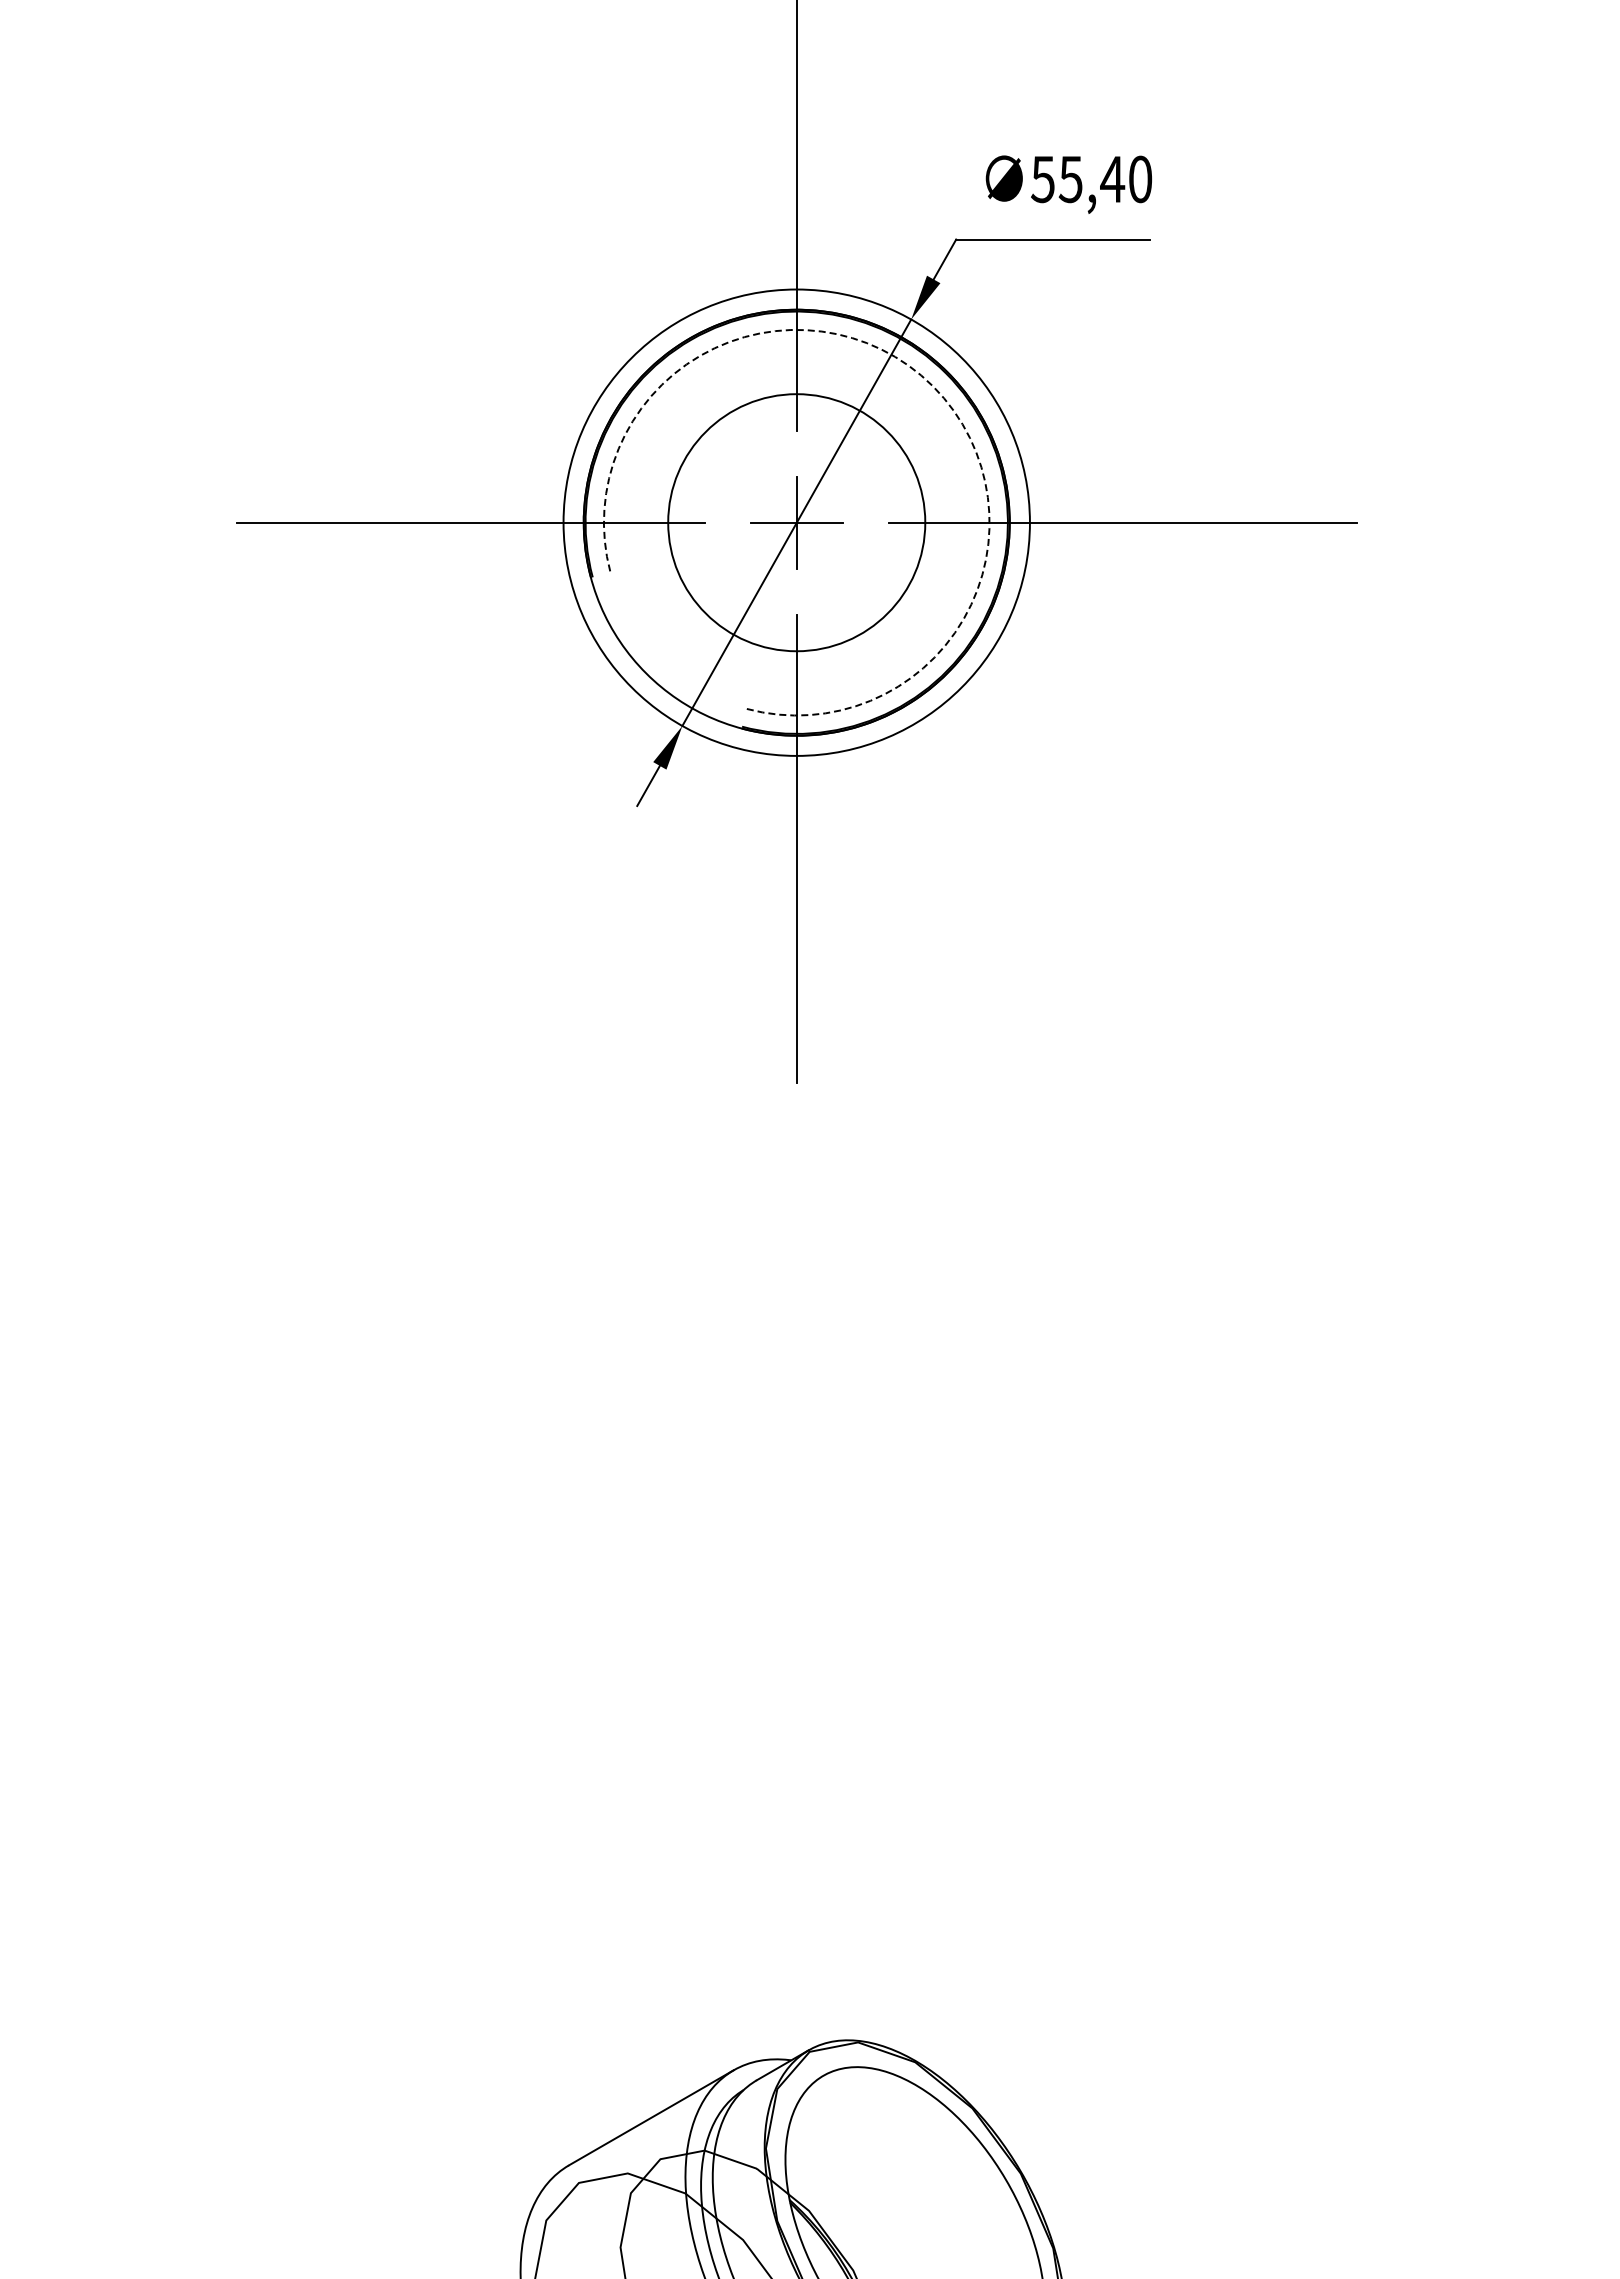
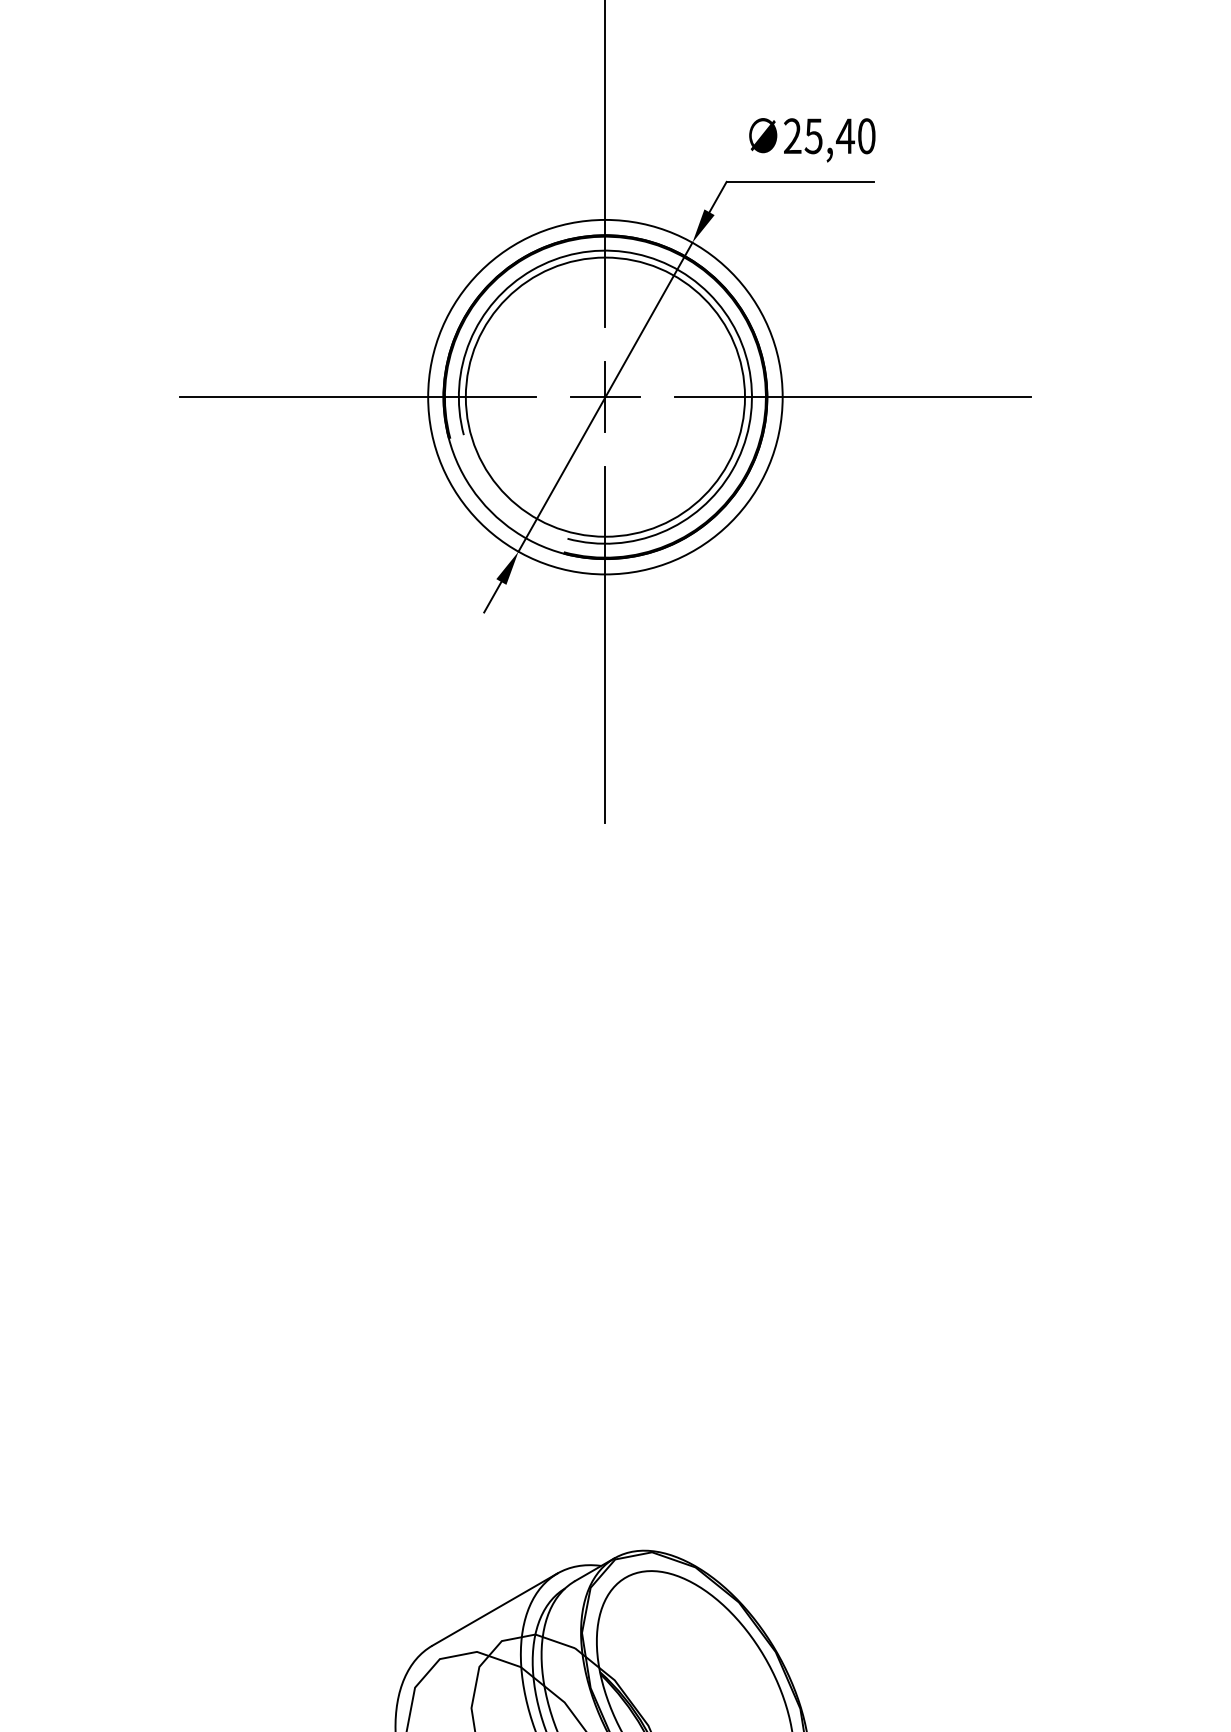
text: (1042, 179) -> (792, 136), 55,40 -> 25,40
arc: (933, 386) -> (709, 293), dashed -> solid
circle: (796, 522) -> (605, 397), size x1.43

